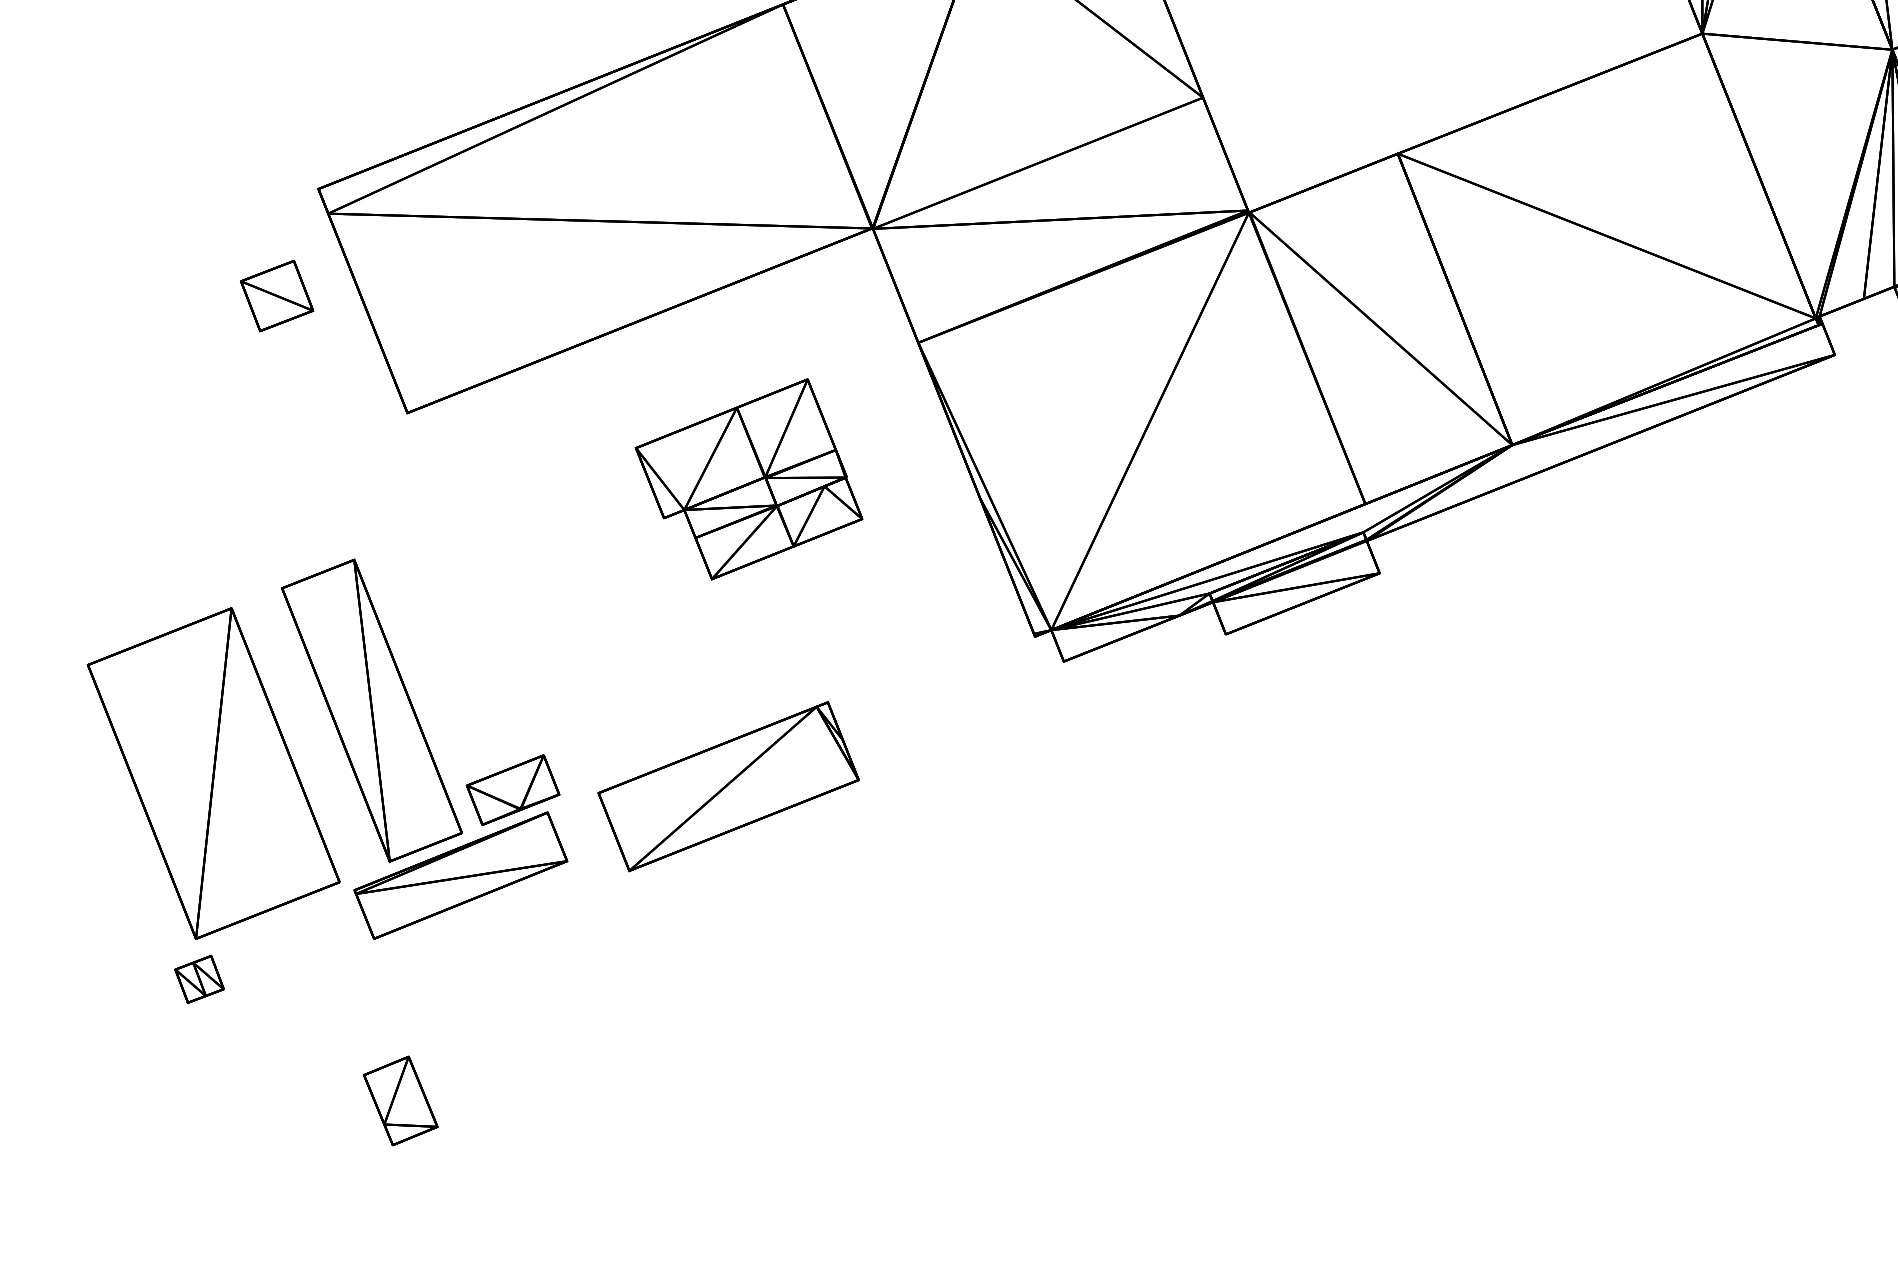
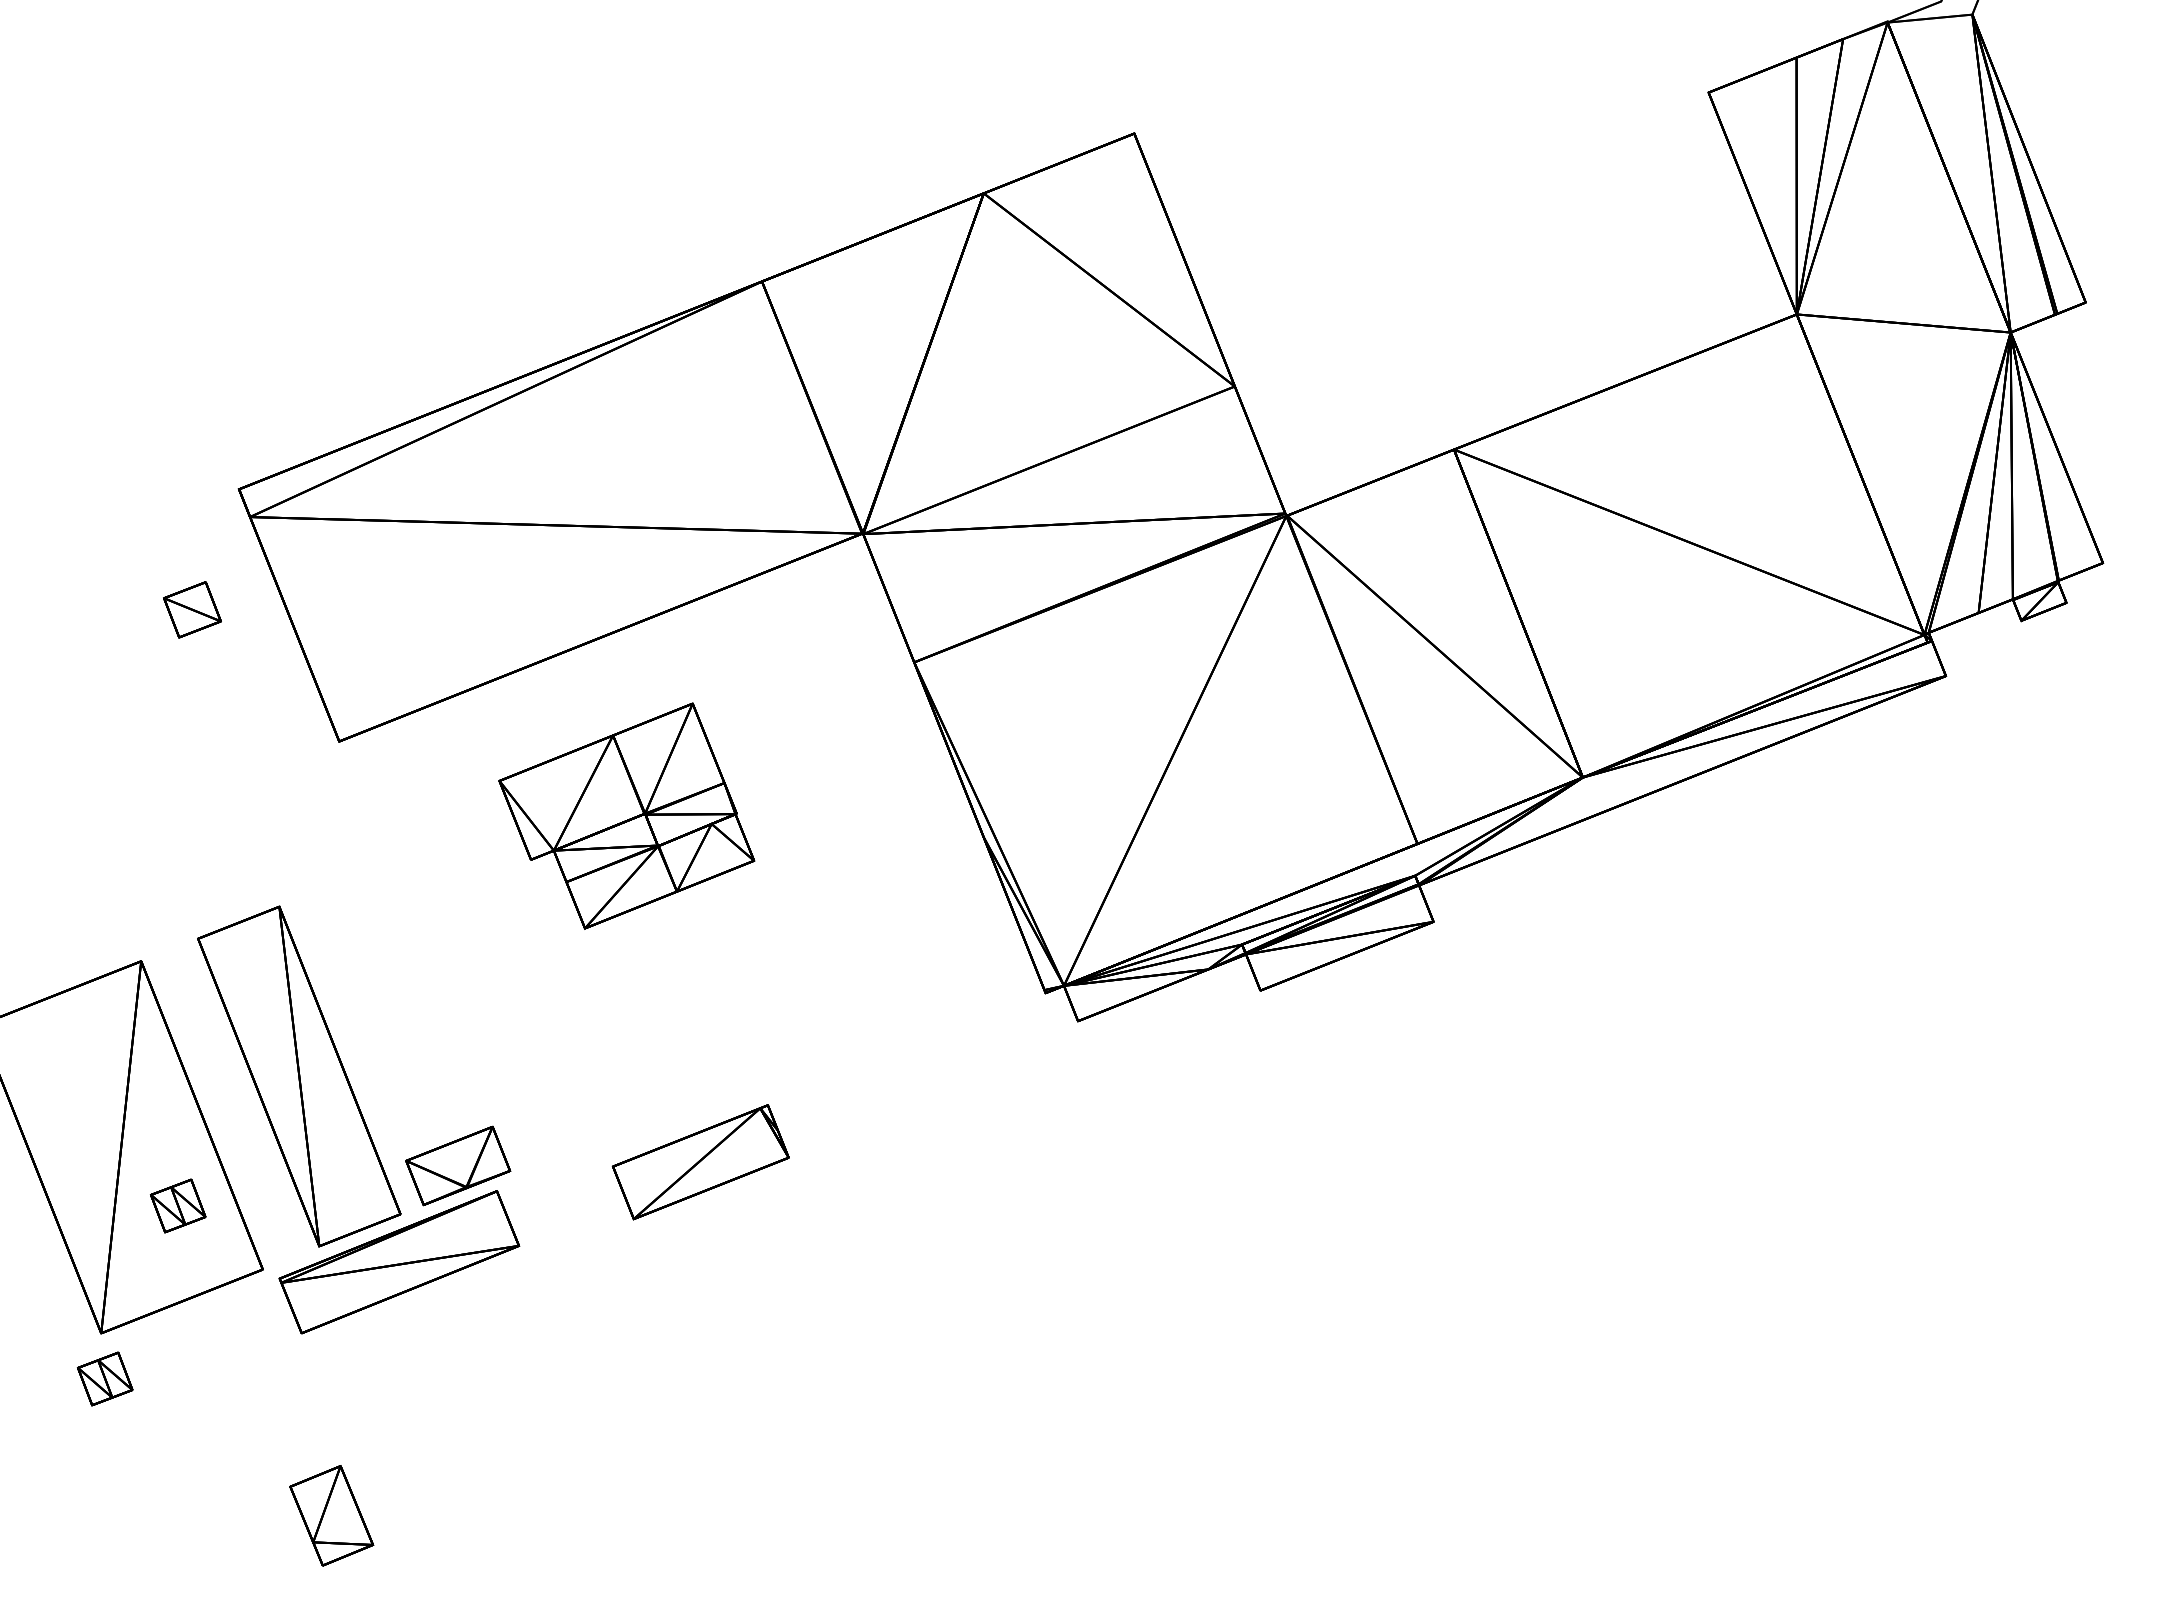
part: (277, 295) -> (192, 609), size x0.7
part: (748, 478) -> (626, 815), moved
part: (728, 787) -> (700, 1162), size x0.6
part: (264, 825) -> (178, 1205), added

